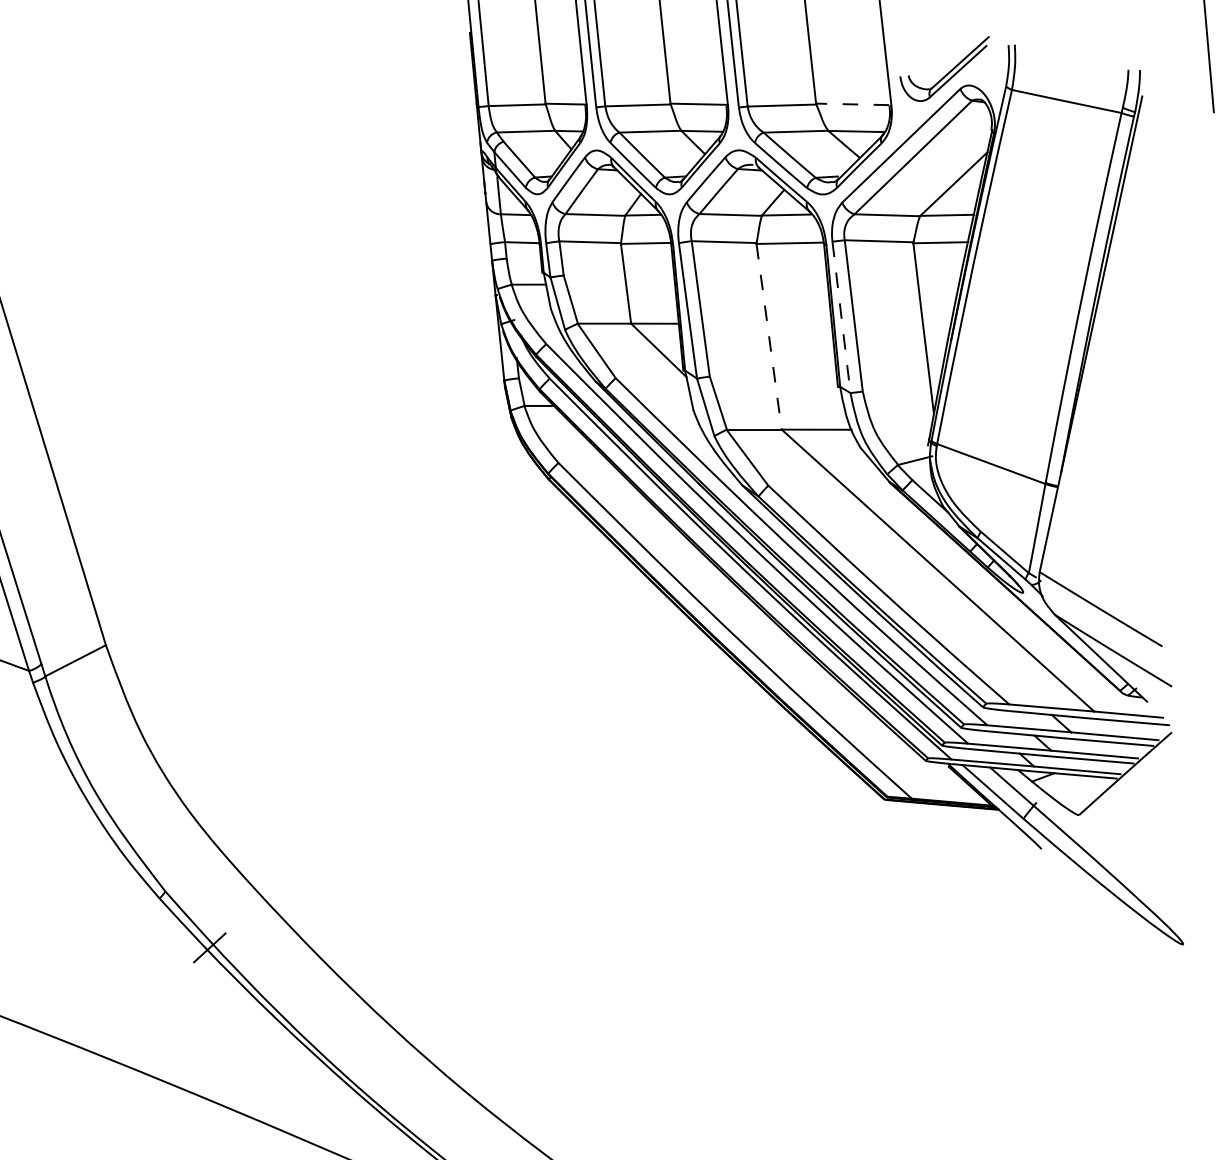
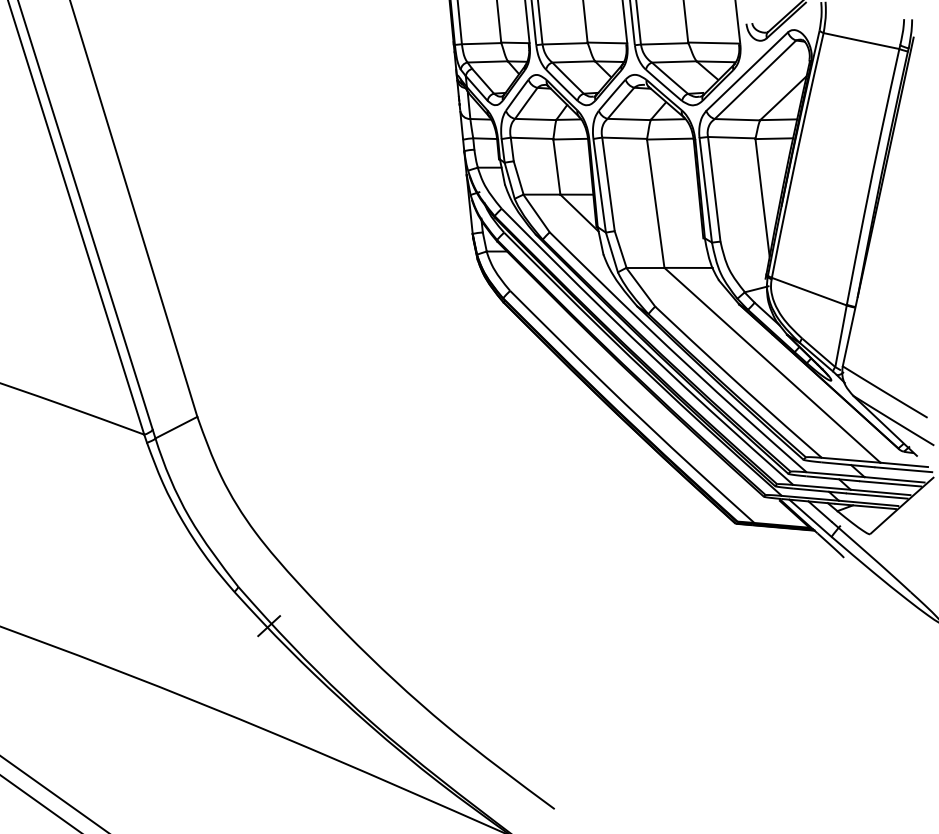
line: (852, 105) -> (713, 43), dashed -> solid
line: (841, 317) -> (705, 190), dashed -> solid
line: (768, 336) -> (655, 203), dashed -> solid

